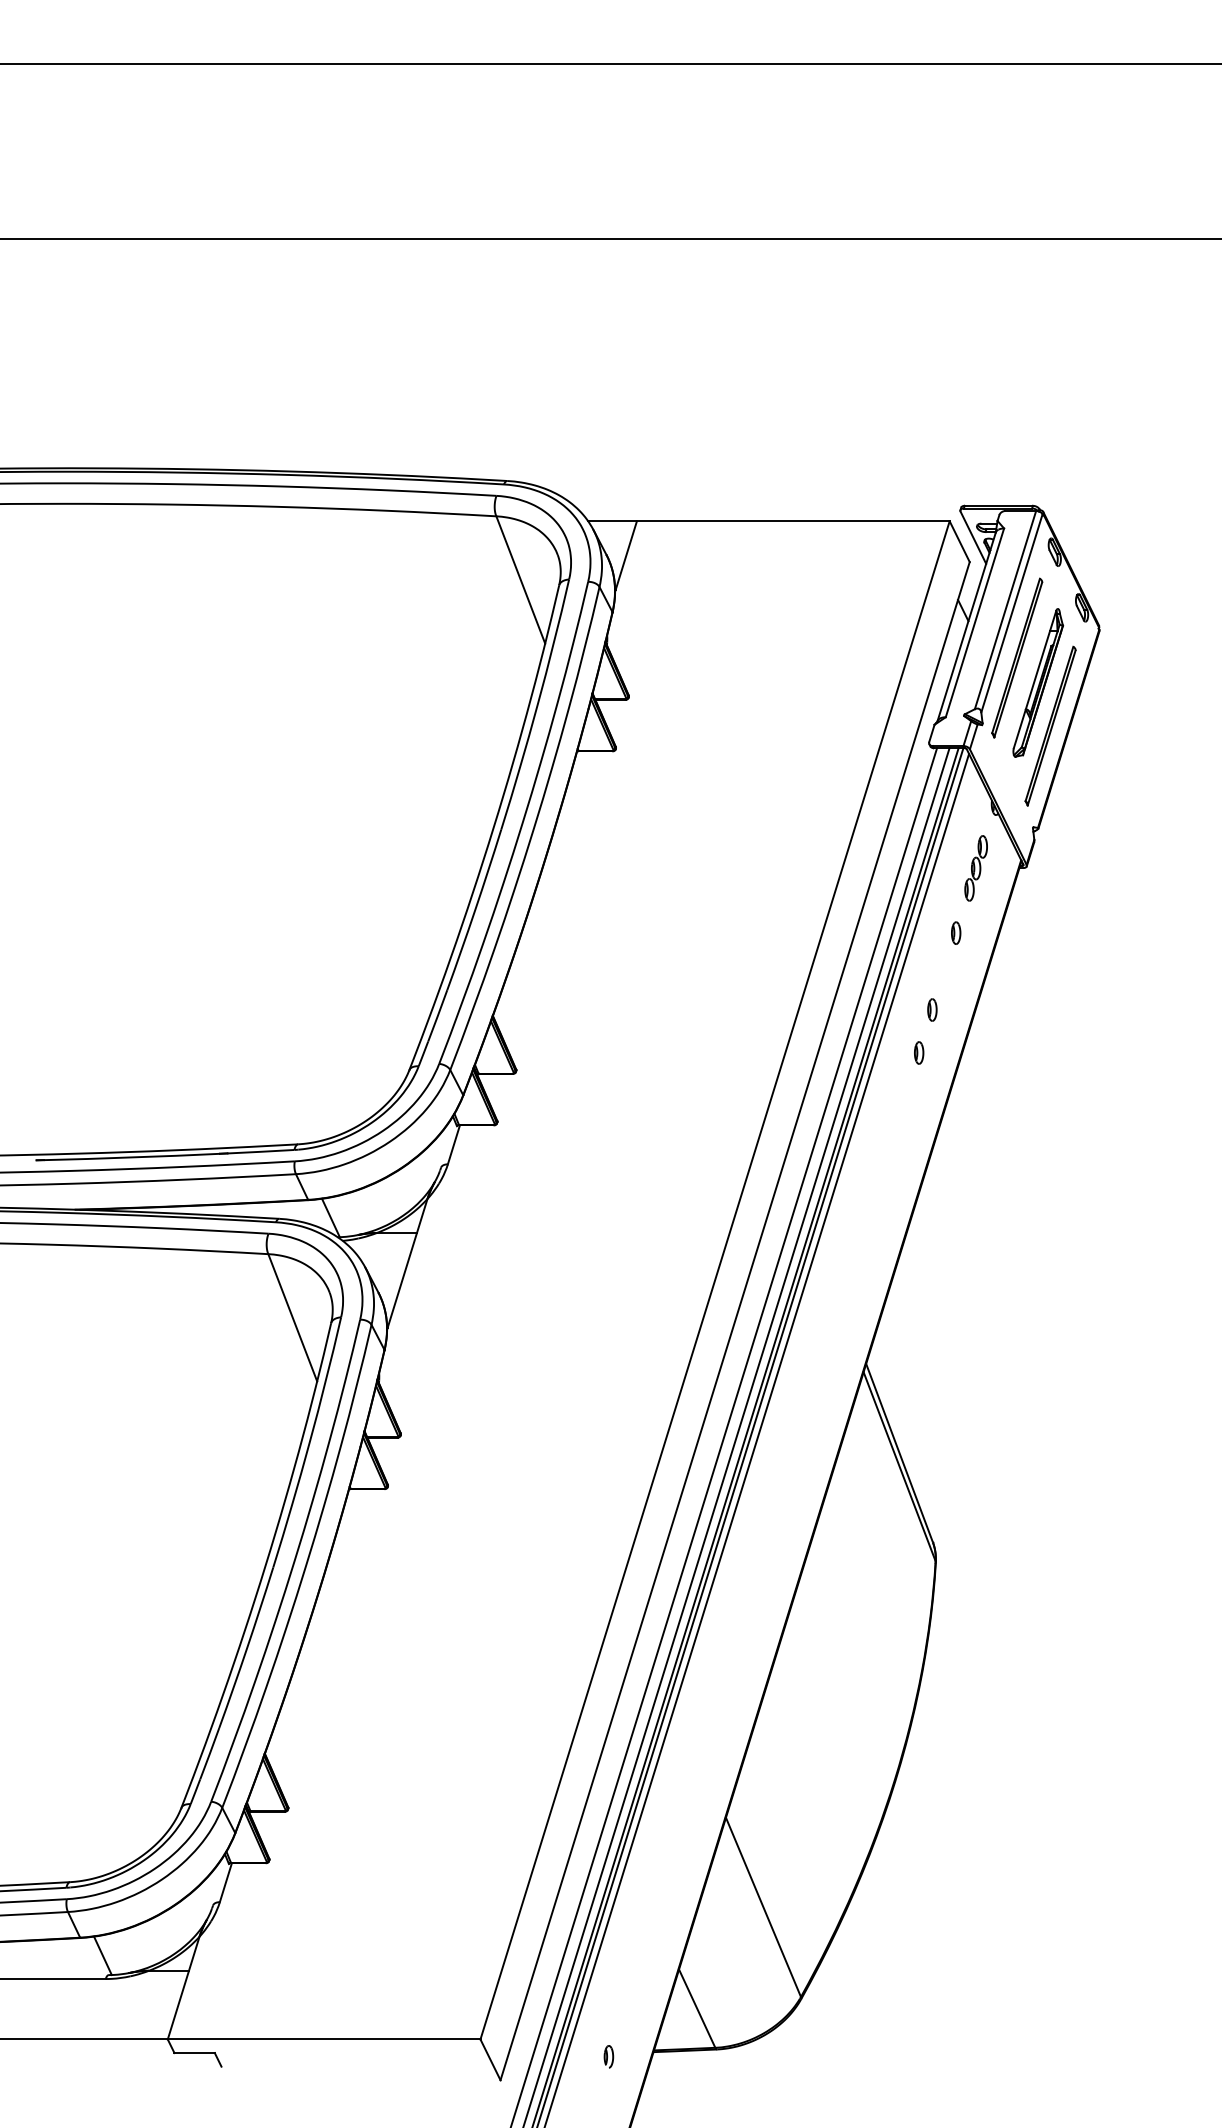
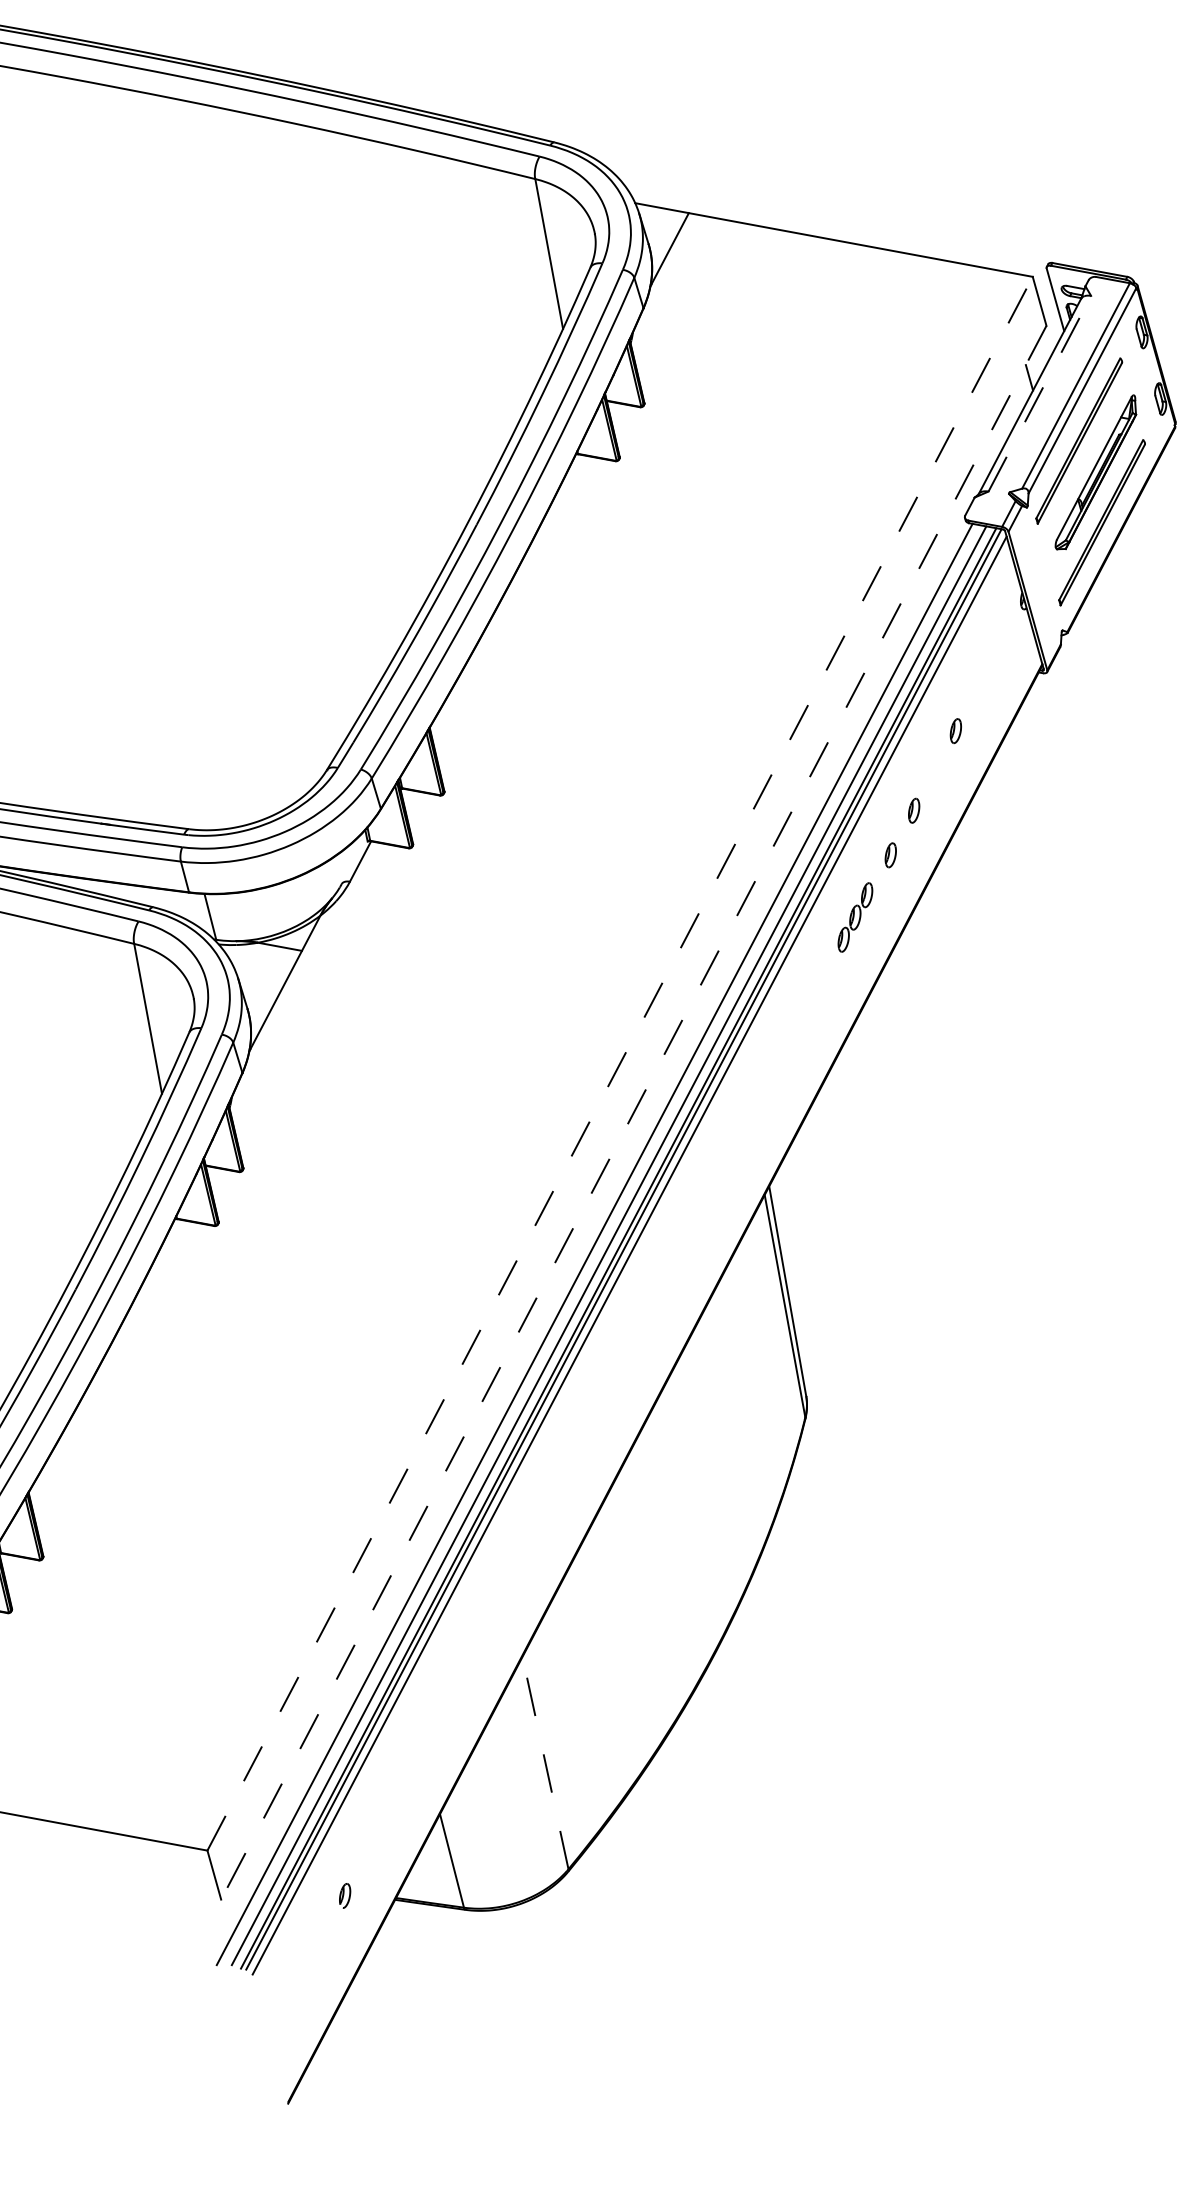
line: (974, 622) -> (1039, 393), solid -> dashed
part: (975, 868) -> (854, 917), moved
line: (715, 1280) -> (620, 1063), solid -> dashed
line: (735, 1321) -> (634, 1113), solid -> dashed
line: (763, 1906) -> (545, 1762), solid -> dashed

